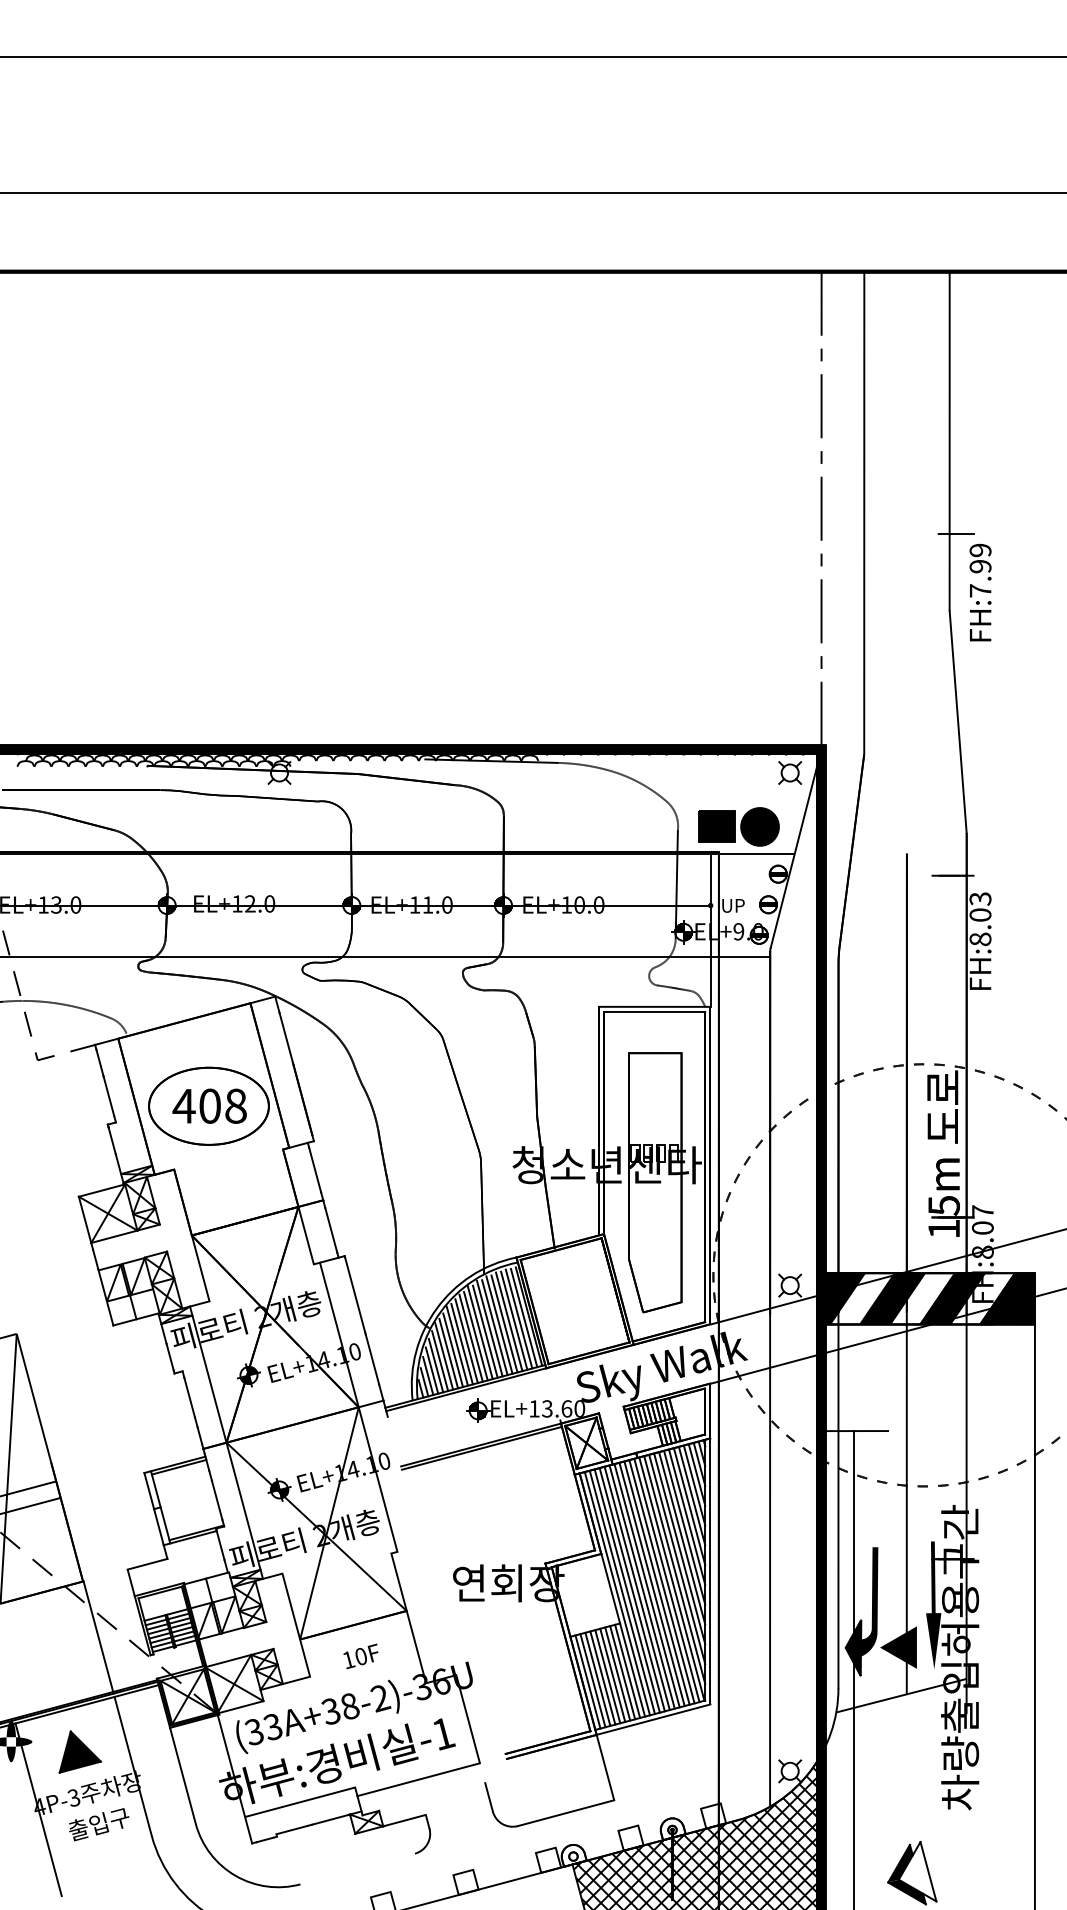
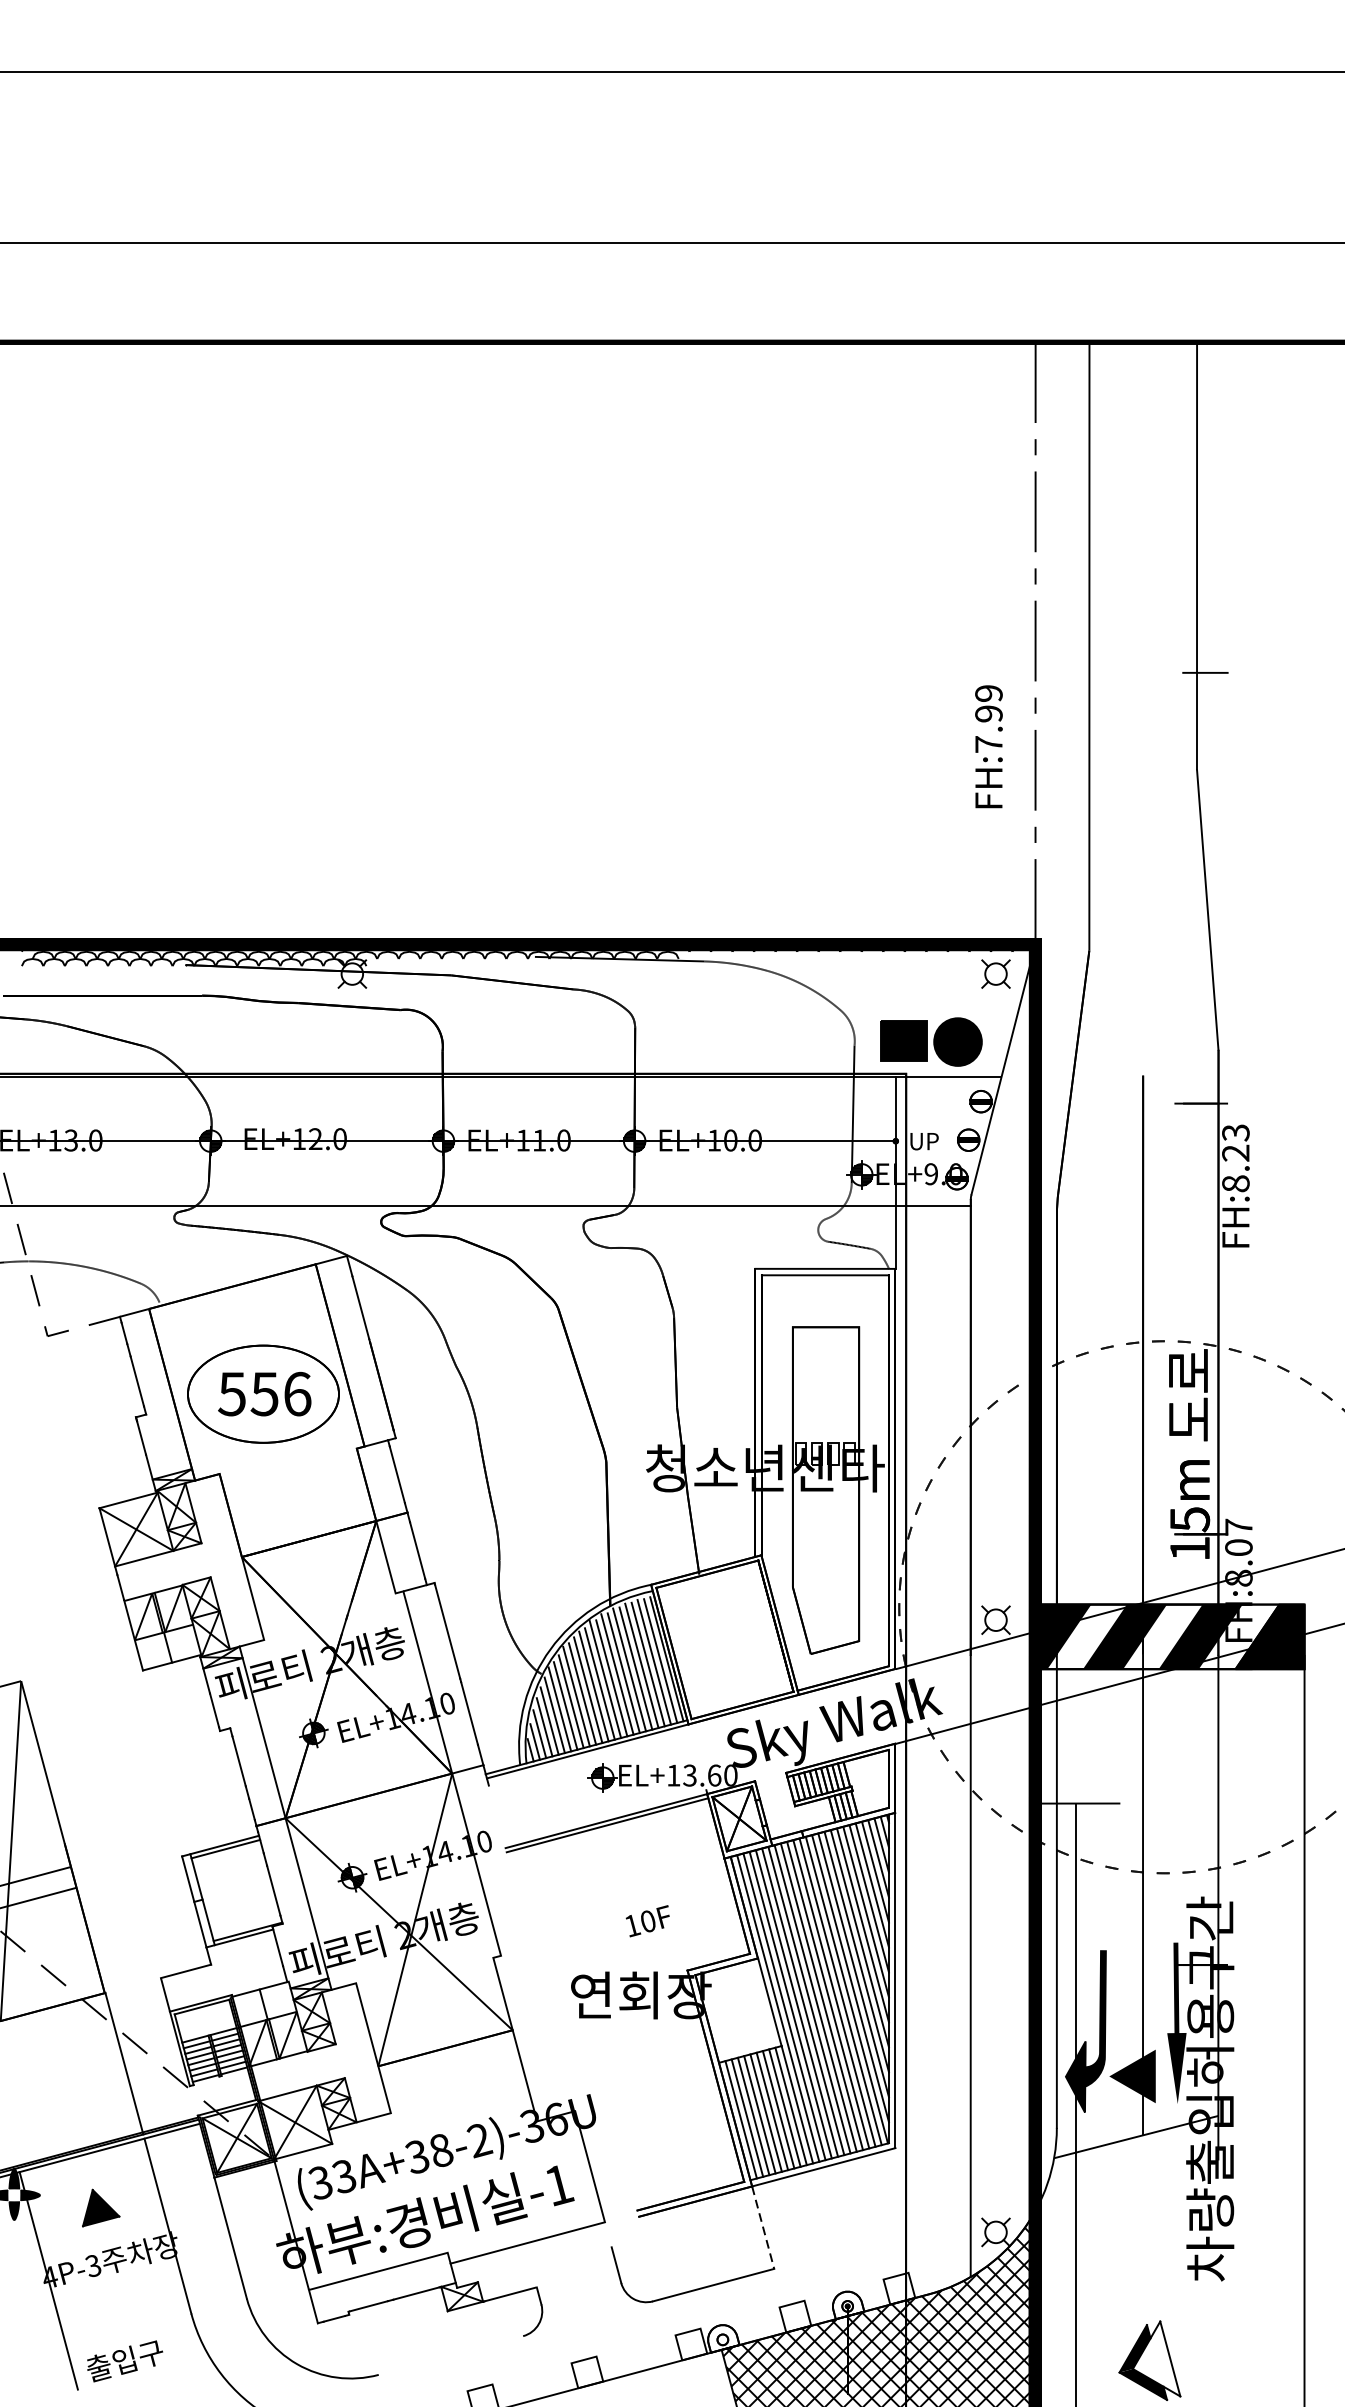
text: (980, 592) -> (988, 746), moved
text: (980, 914) -> (1235, 1152), FH:8.03 -> FH:8.23
text: (209, 1105) -> (264, 1393), 408 -> 556
text: (360, 1656) -> (647, 1921), moved
part: (79, 1751) -> (100, 2207), size x0.7
line: (605, 1767) -> (763, 2227), solid -> dashed
text: (99, 1824) -> (125, 2361), moved

